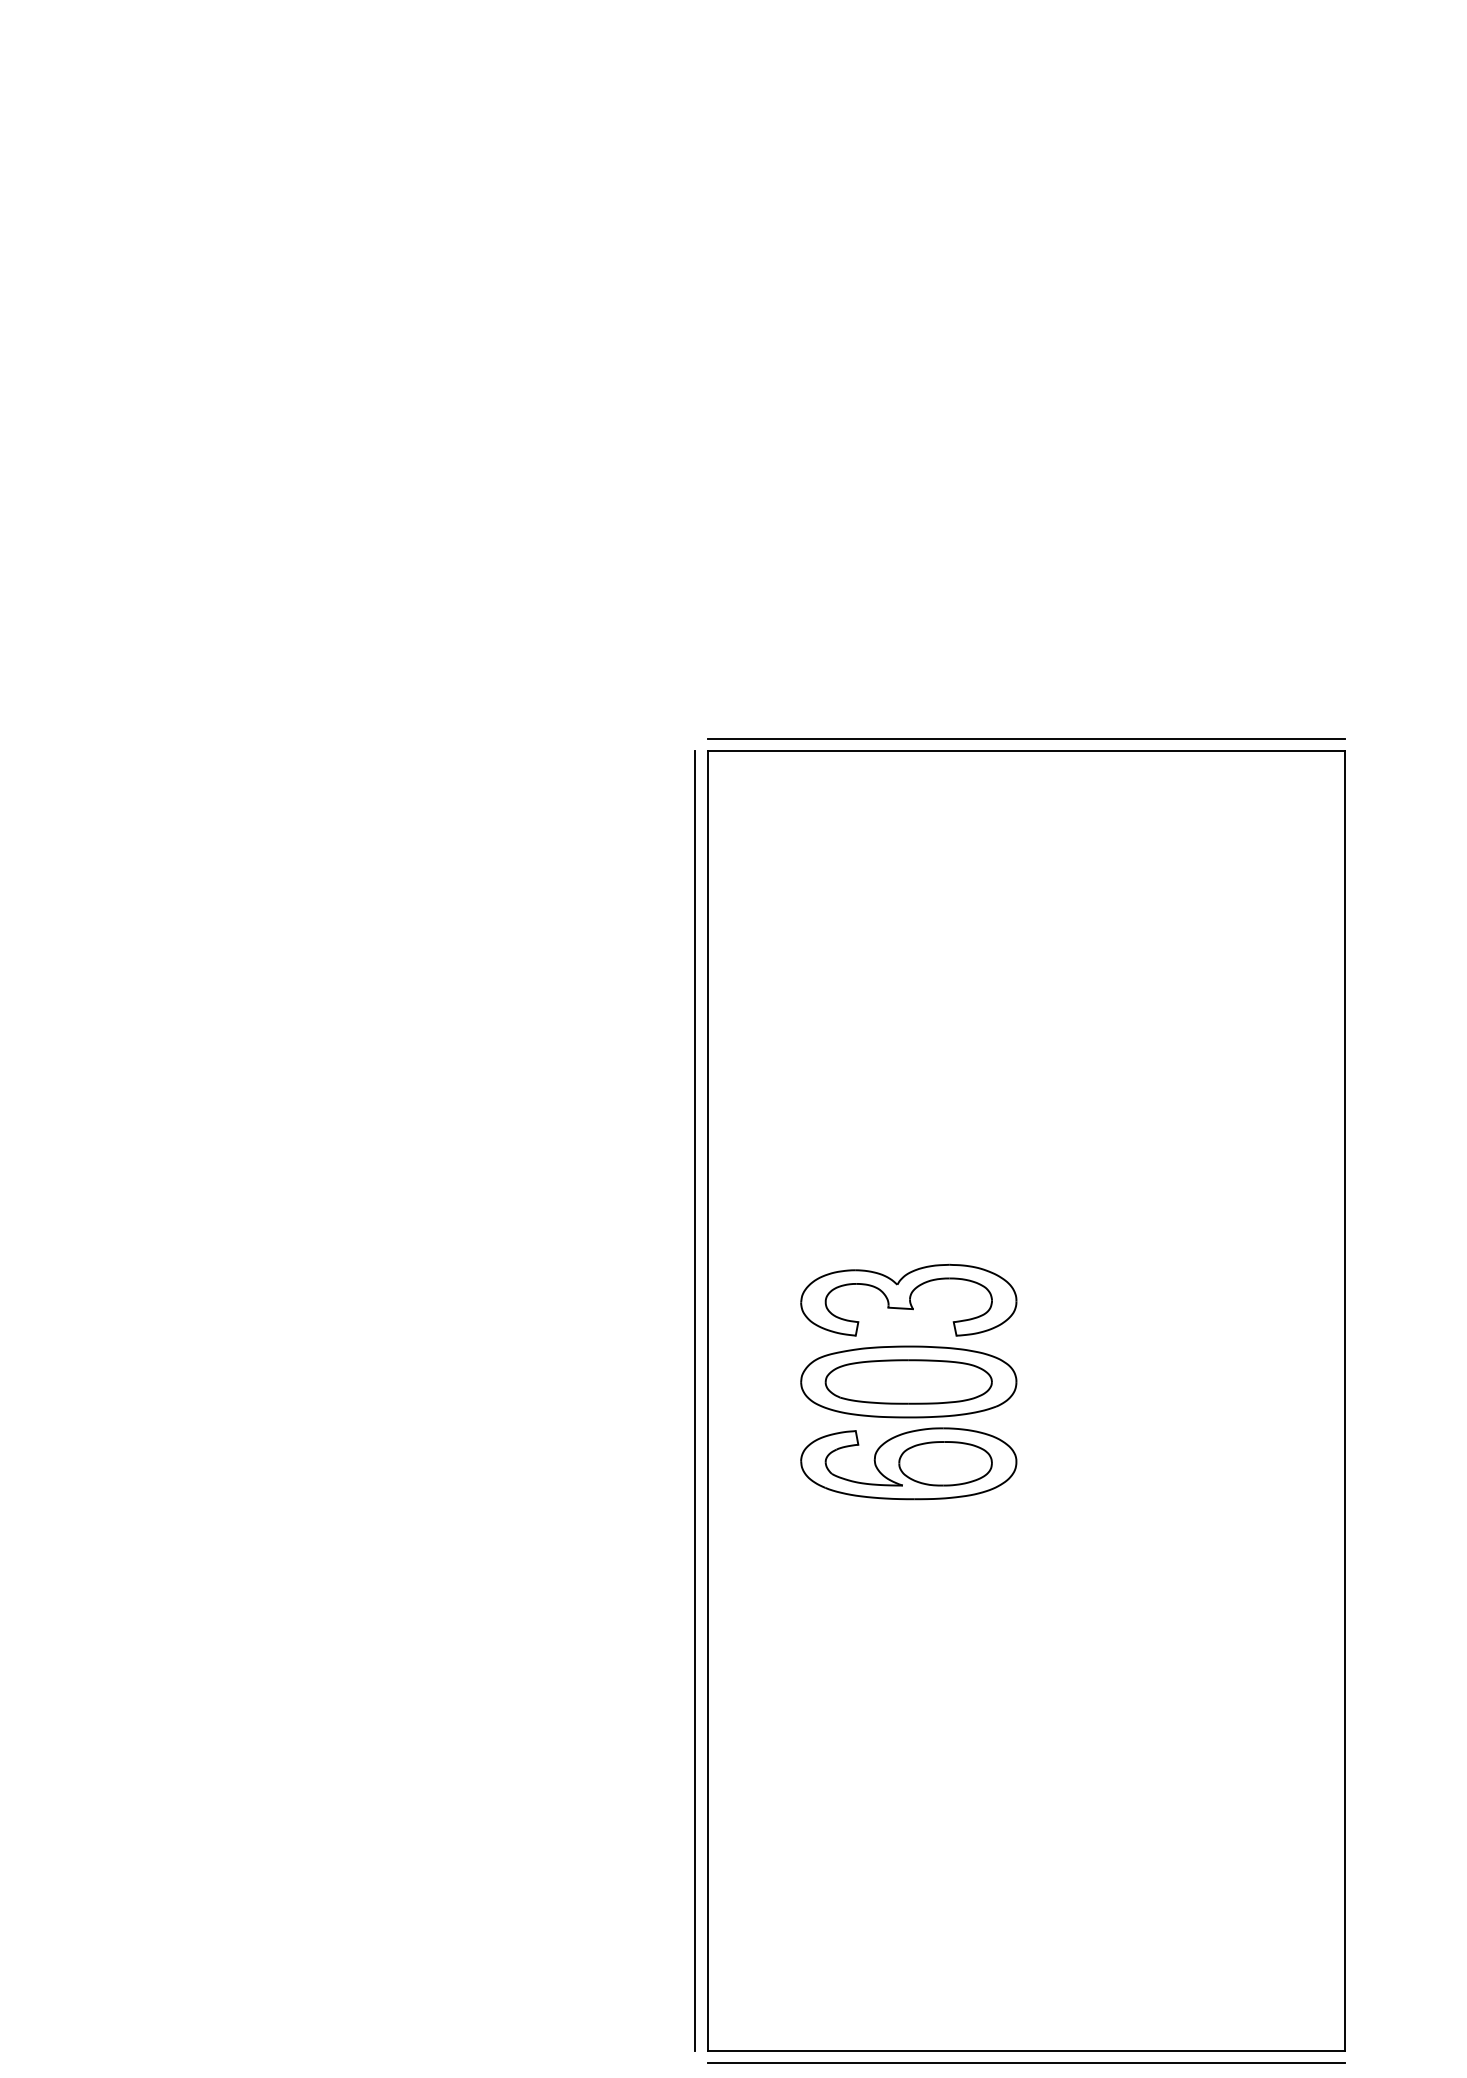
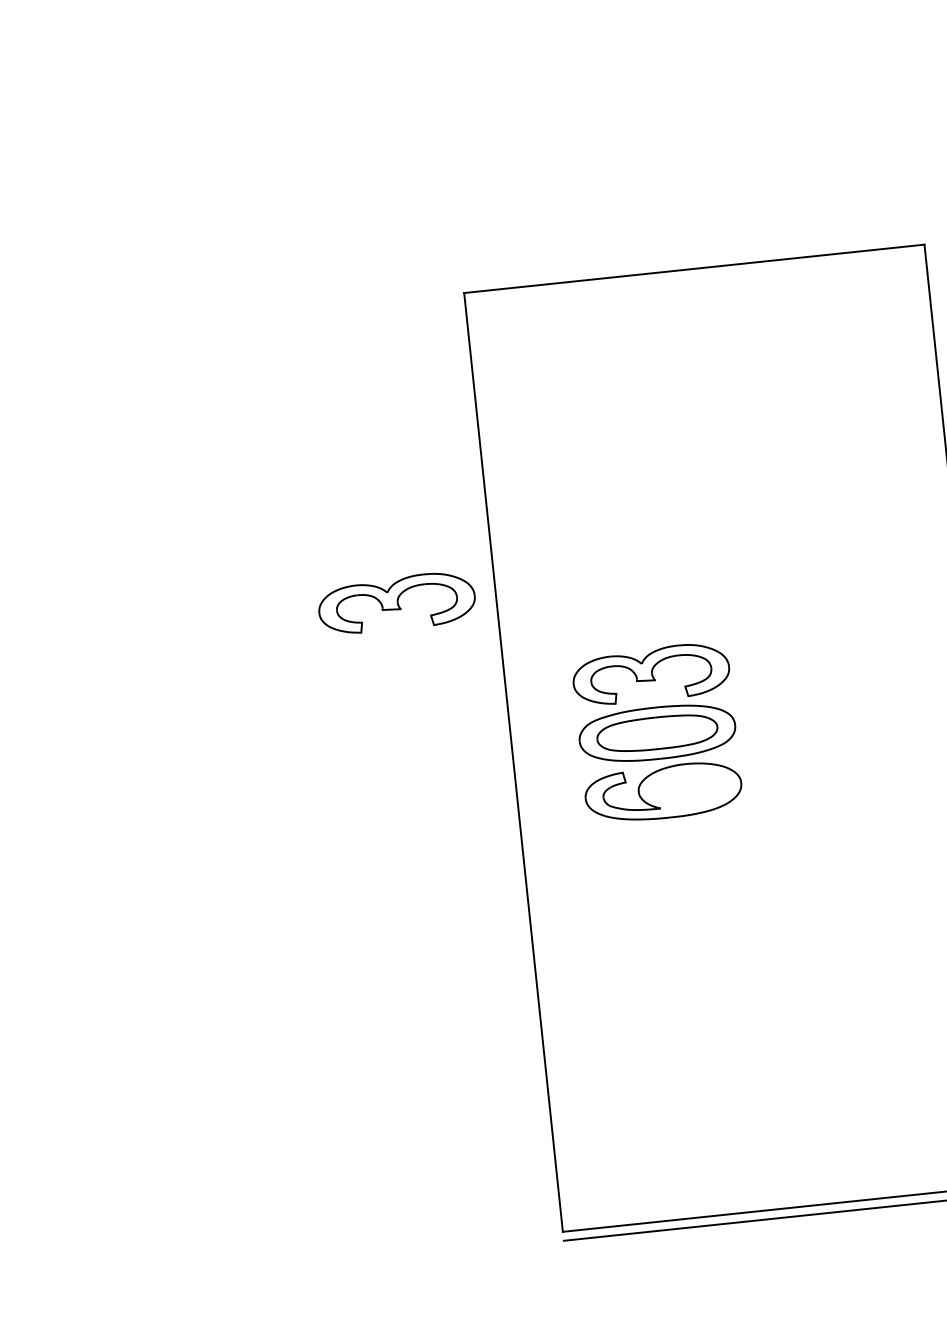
line: (1025, 739) -> (692, 260), removed
part: (570, 1165) -> (396, 602), added
line: (695, 1401) -> (504, 763), removed
part: (945, 1463) -> (690, 789), removed

